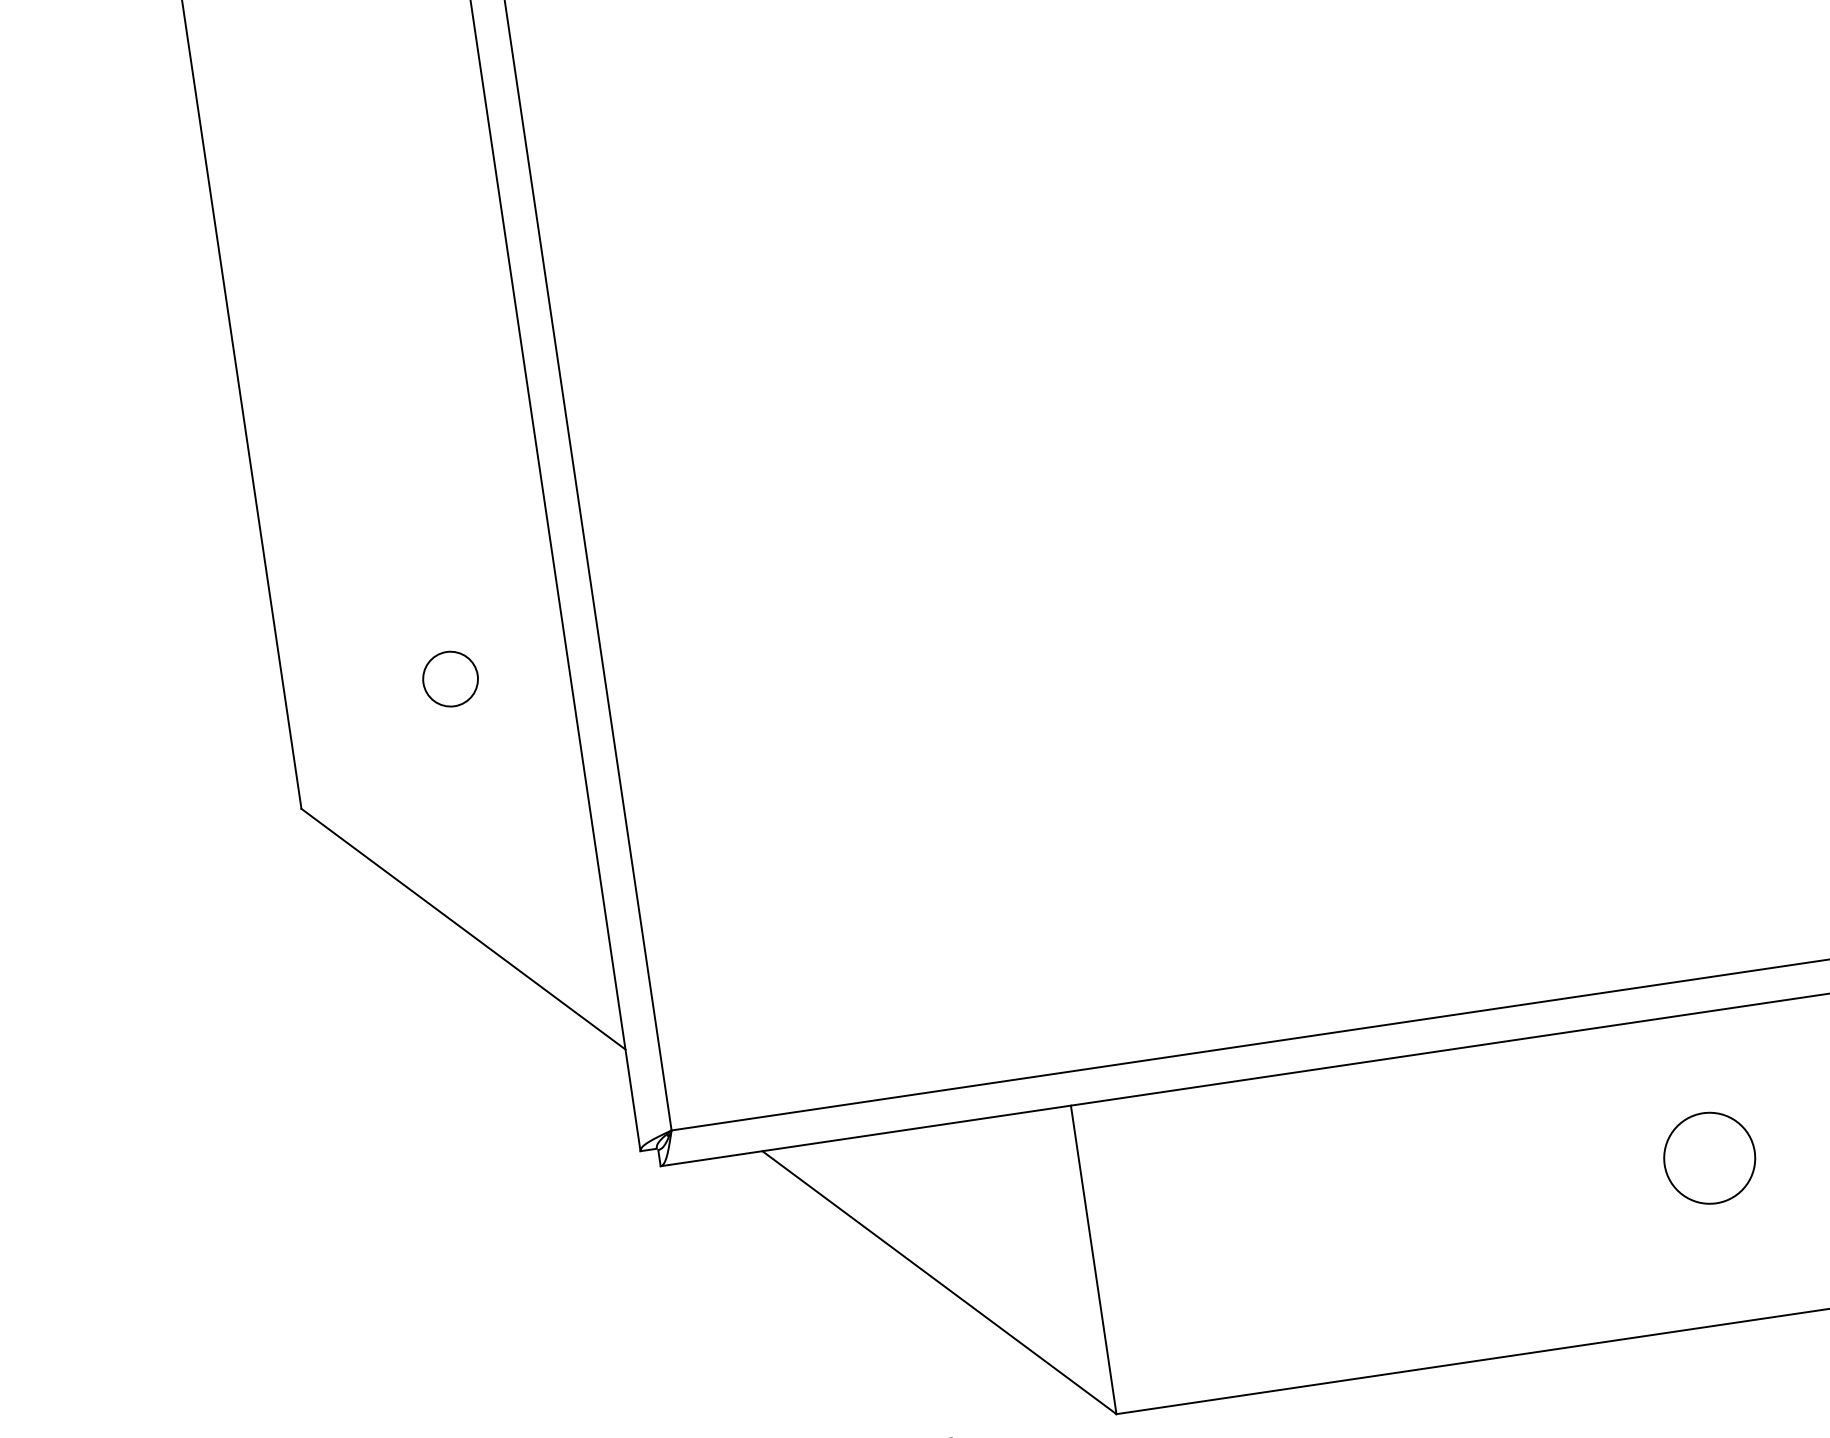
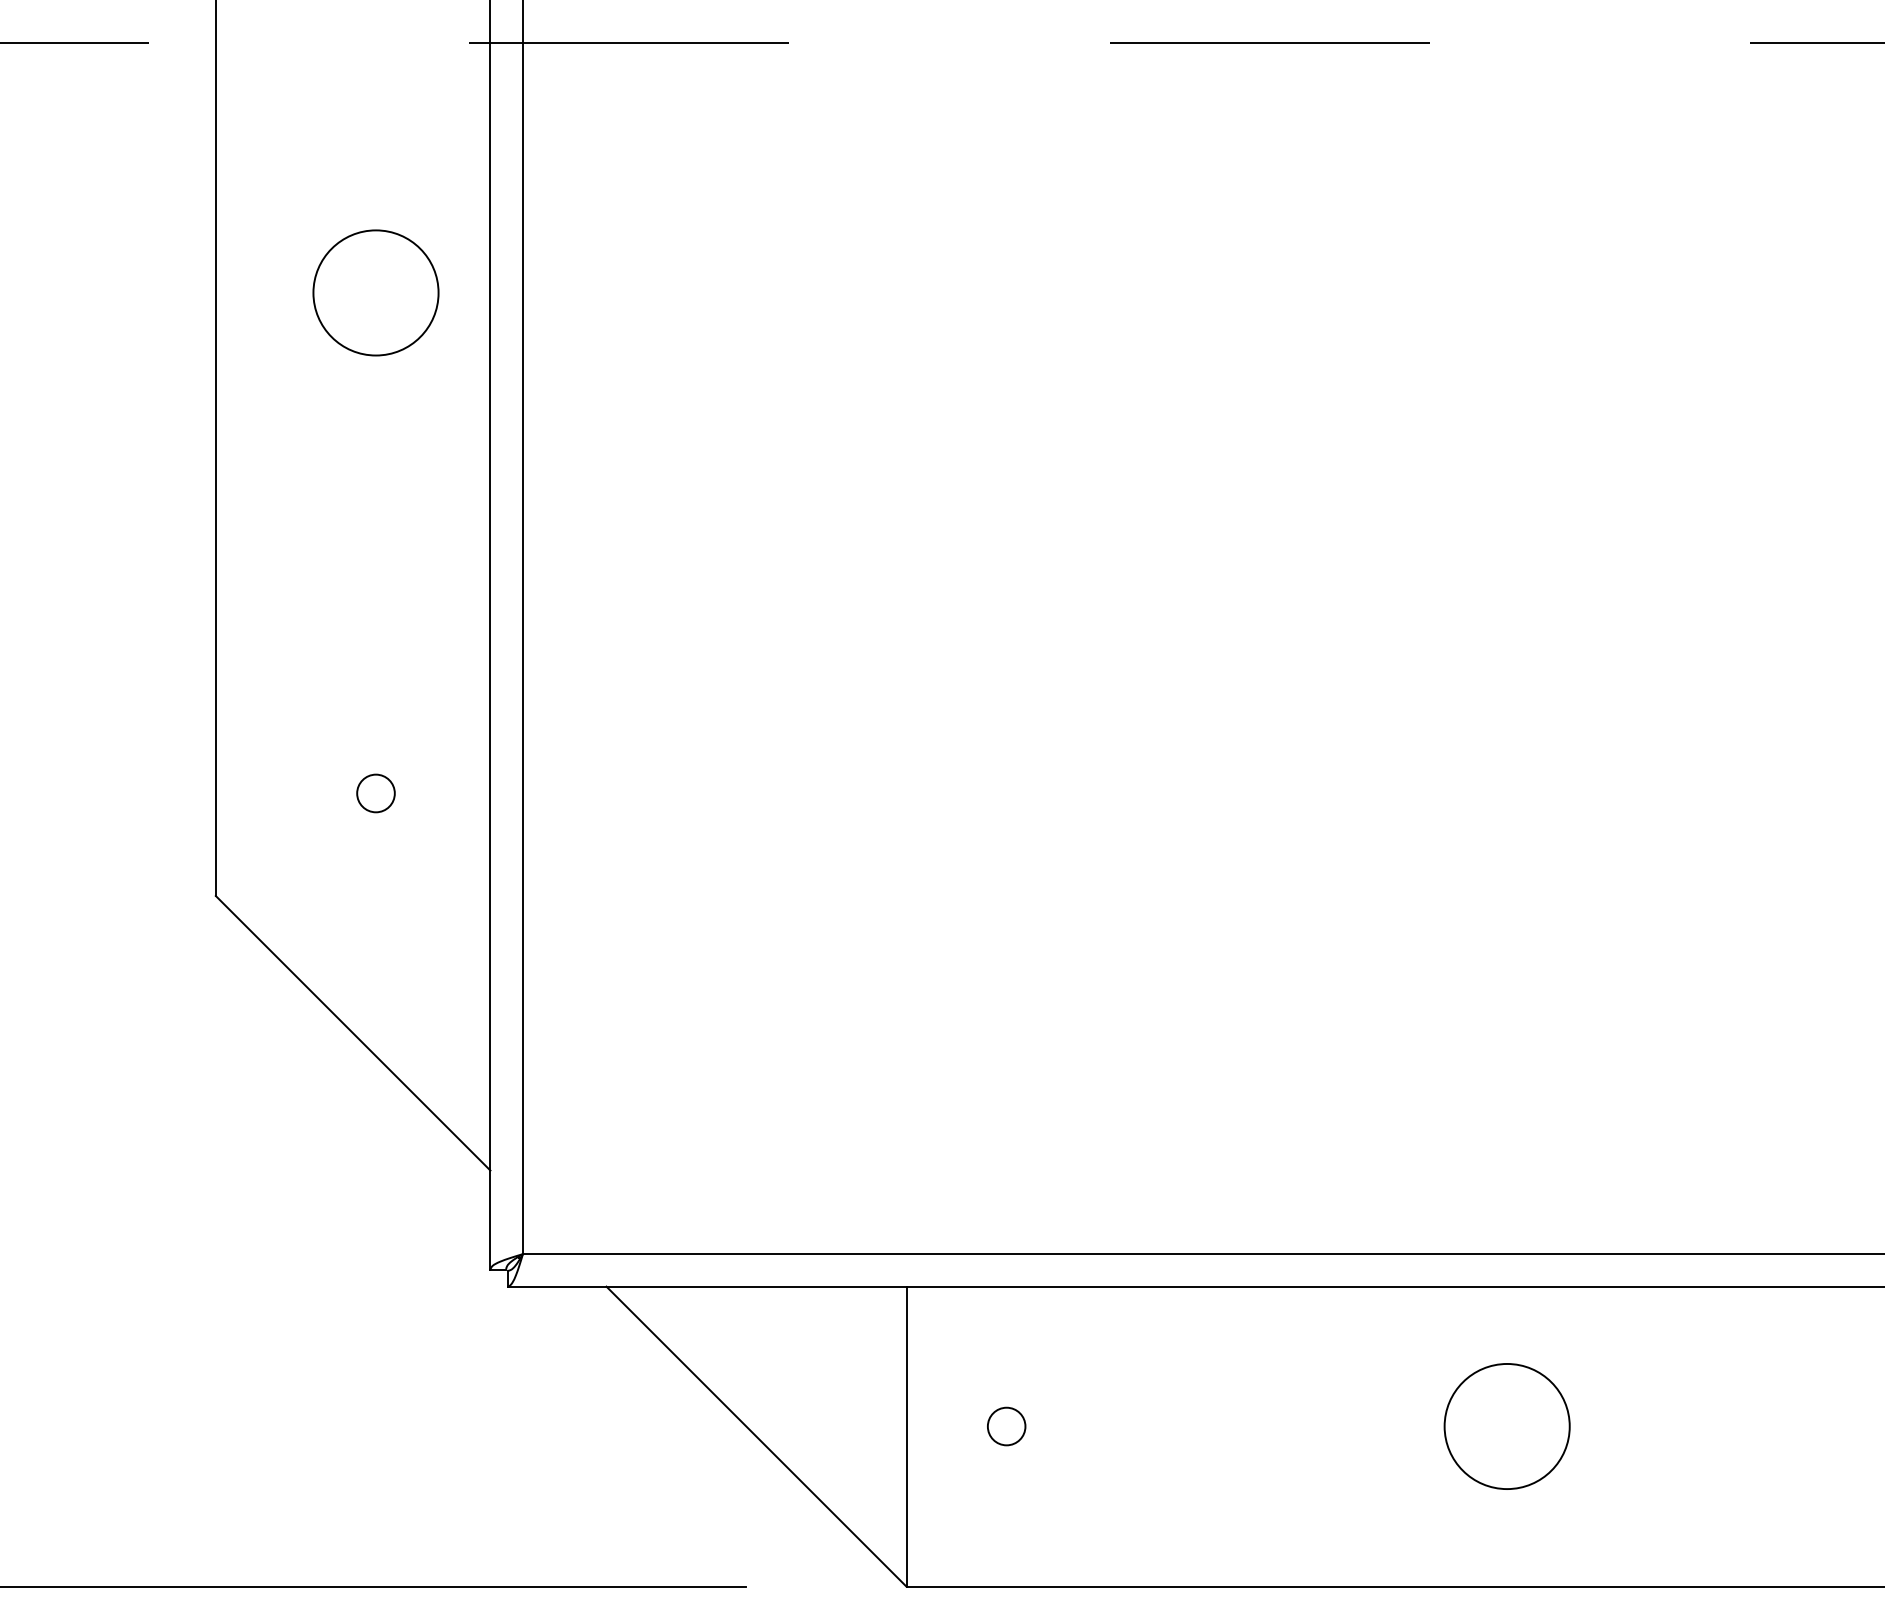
circle: (373, 164) -> (375, 292), added
circle: (450, 679) -> (375, 793), size x0.71
circle: (1709, 1158) -> (1506, 1426), size x1.43
circle: (1194, 1234) -> (1006, 1426), added

